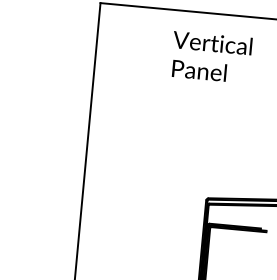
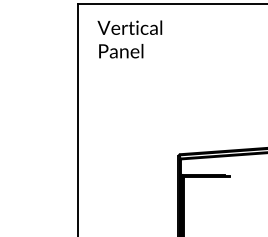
text: (210, 57) -> (129, 39), moved

